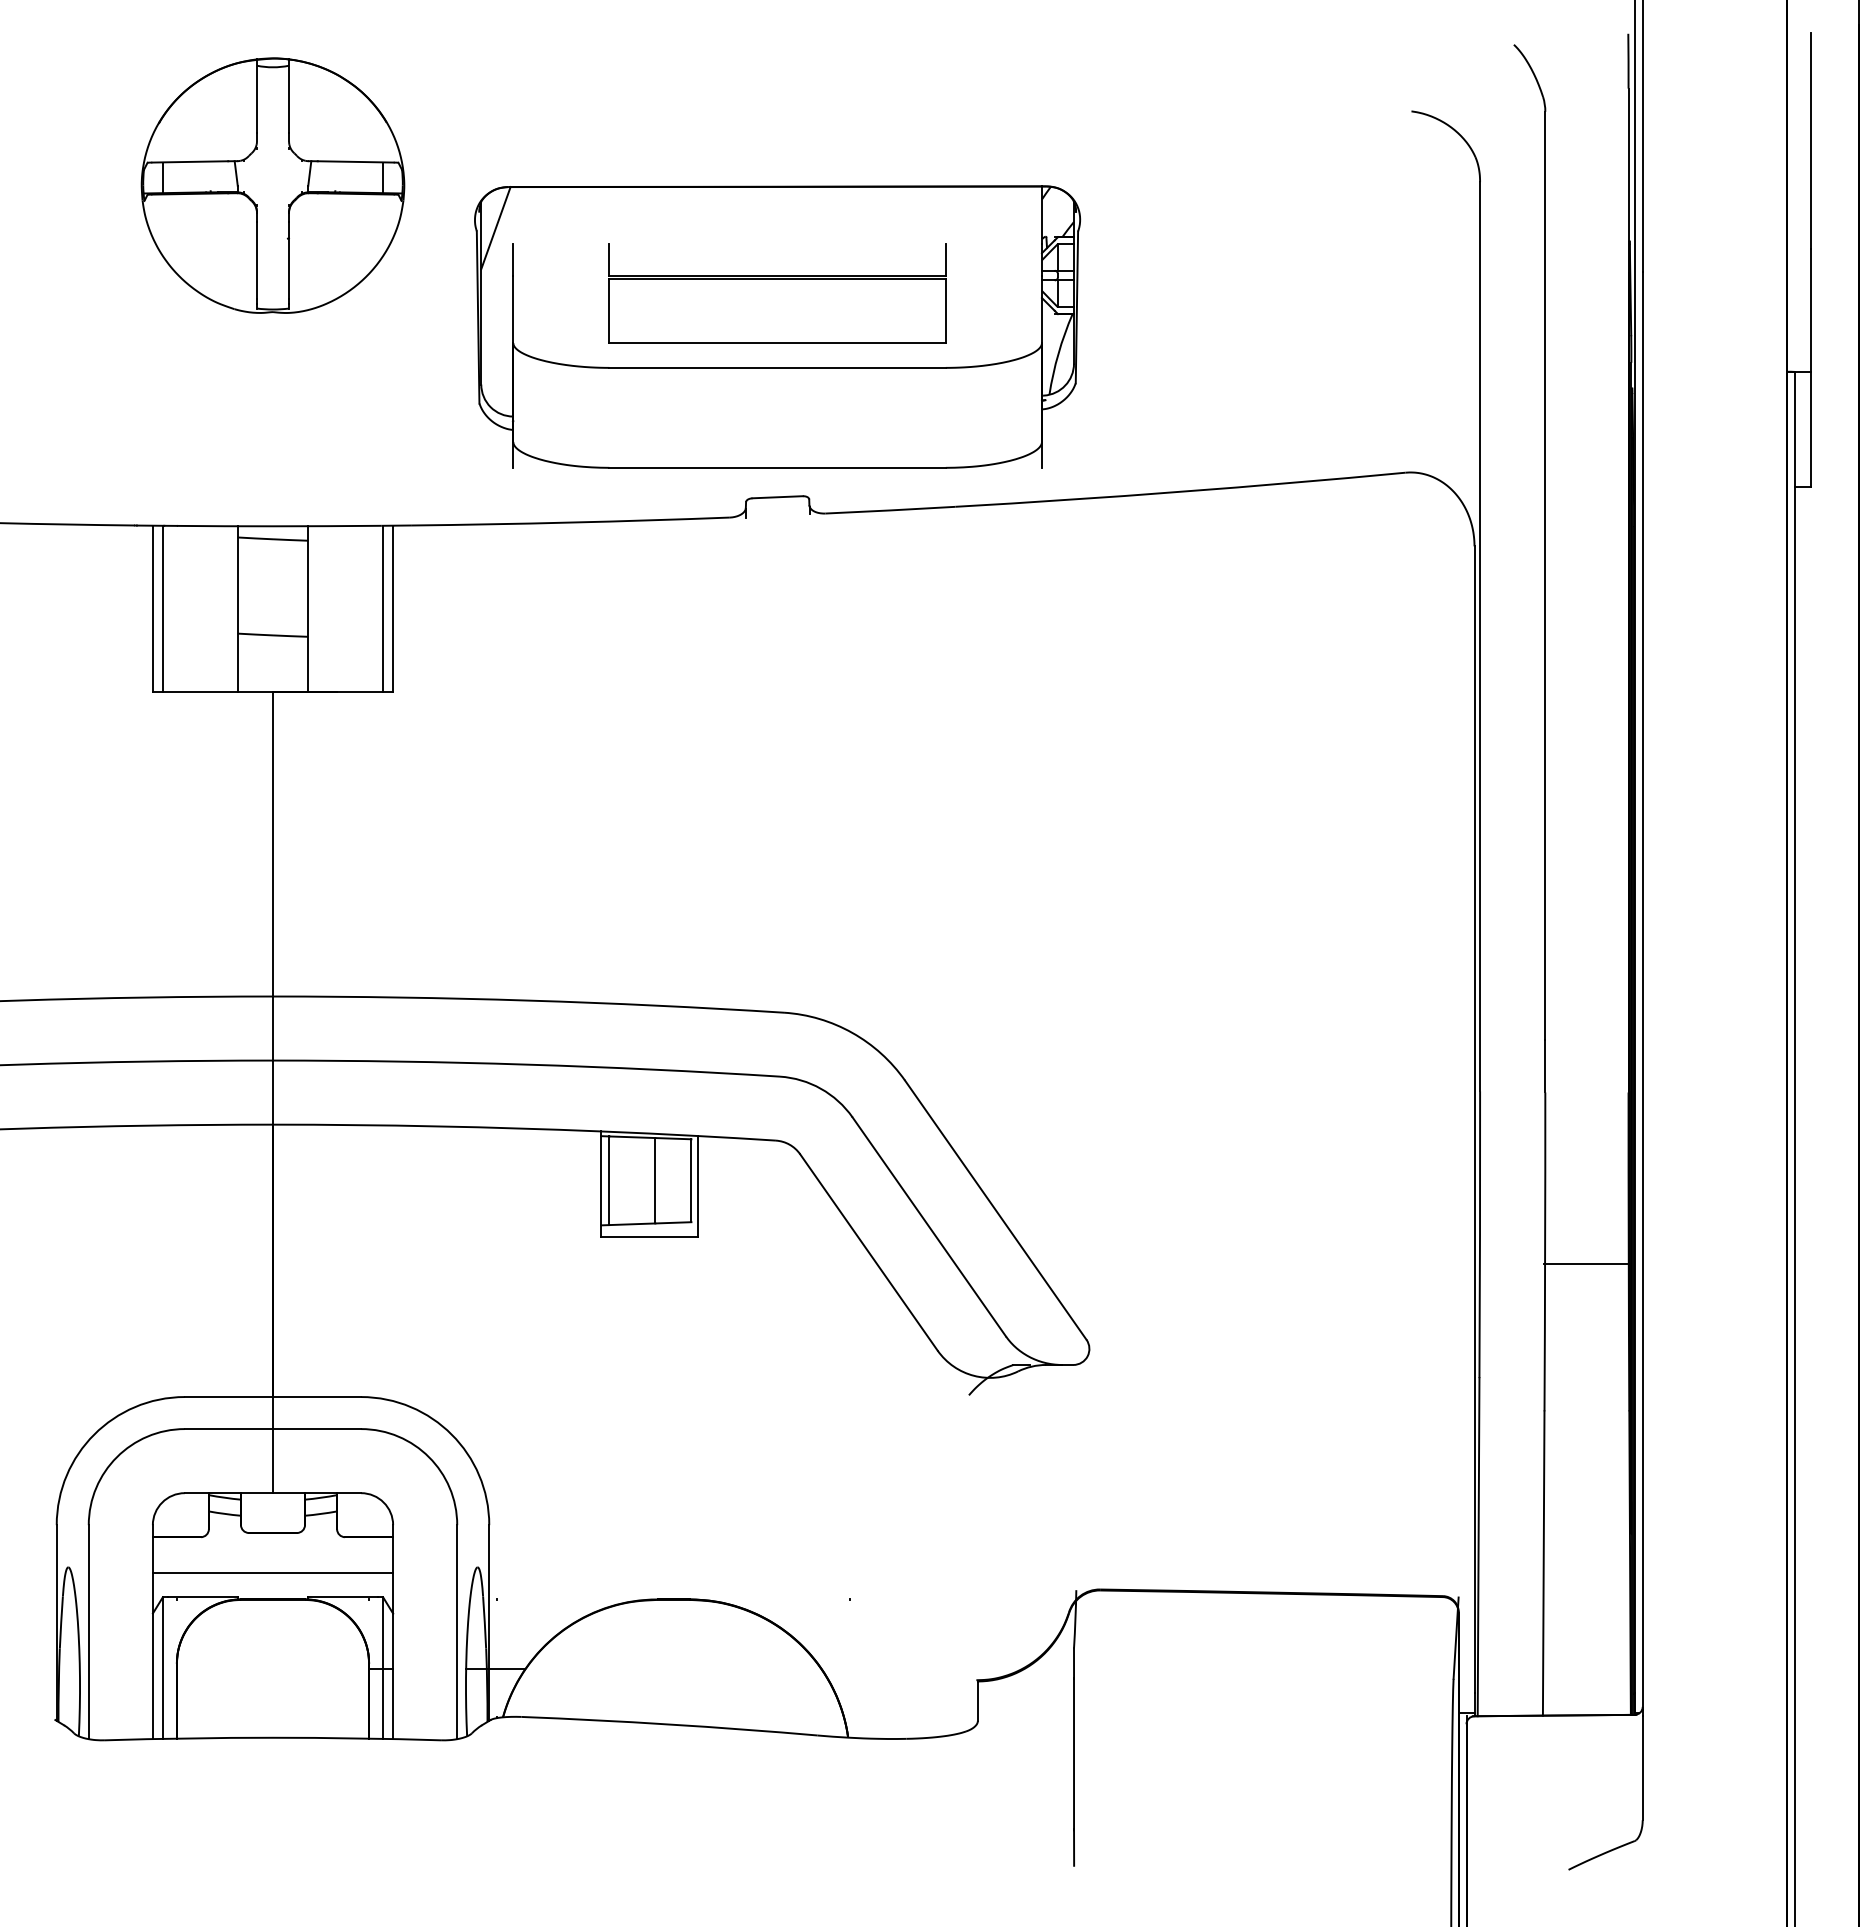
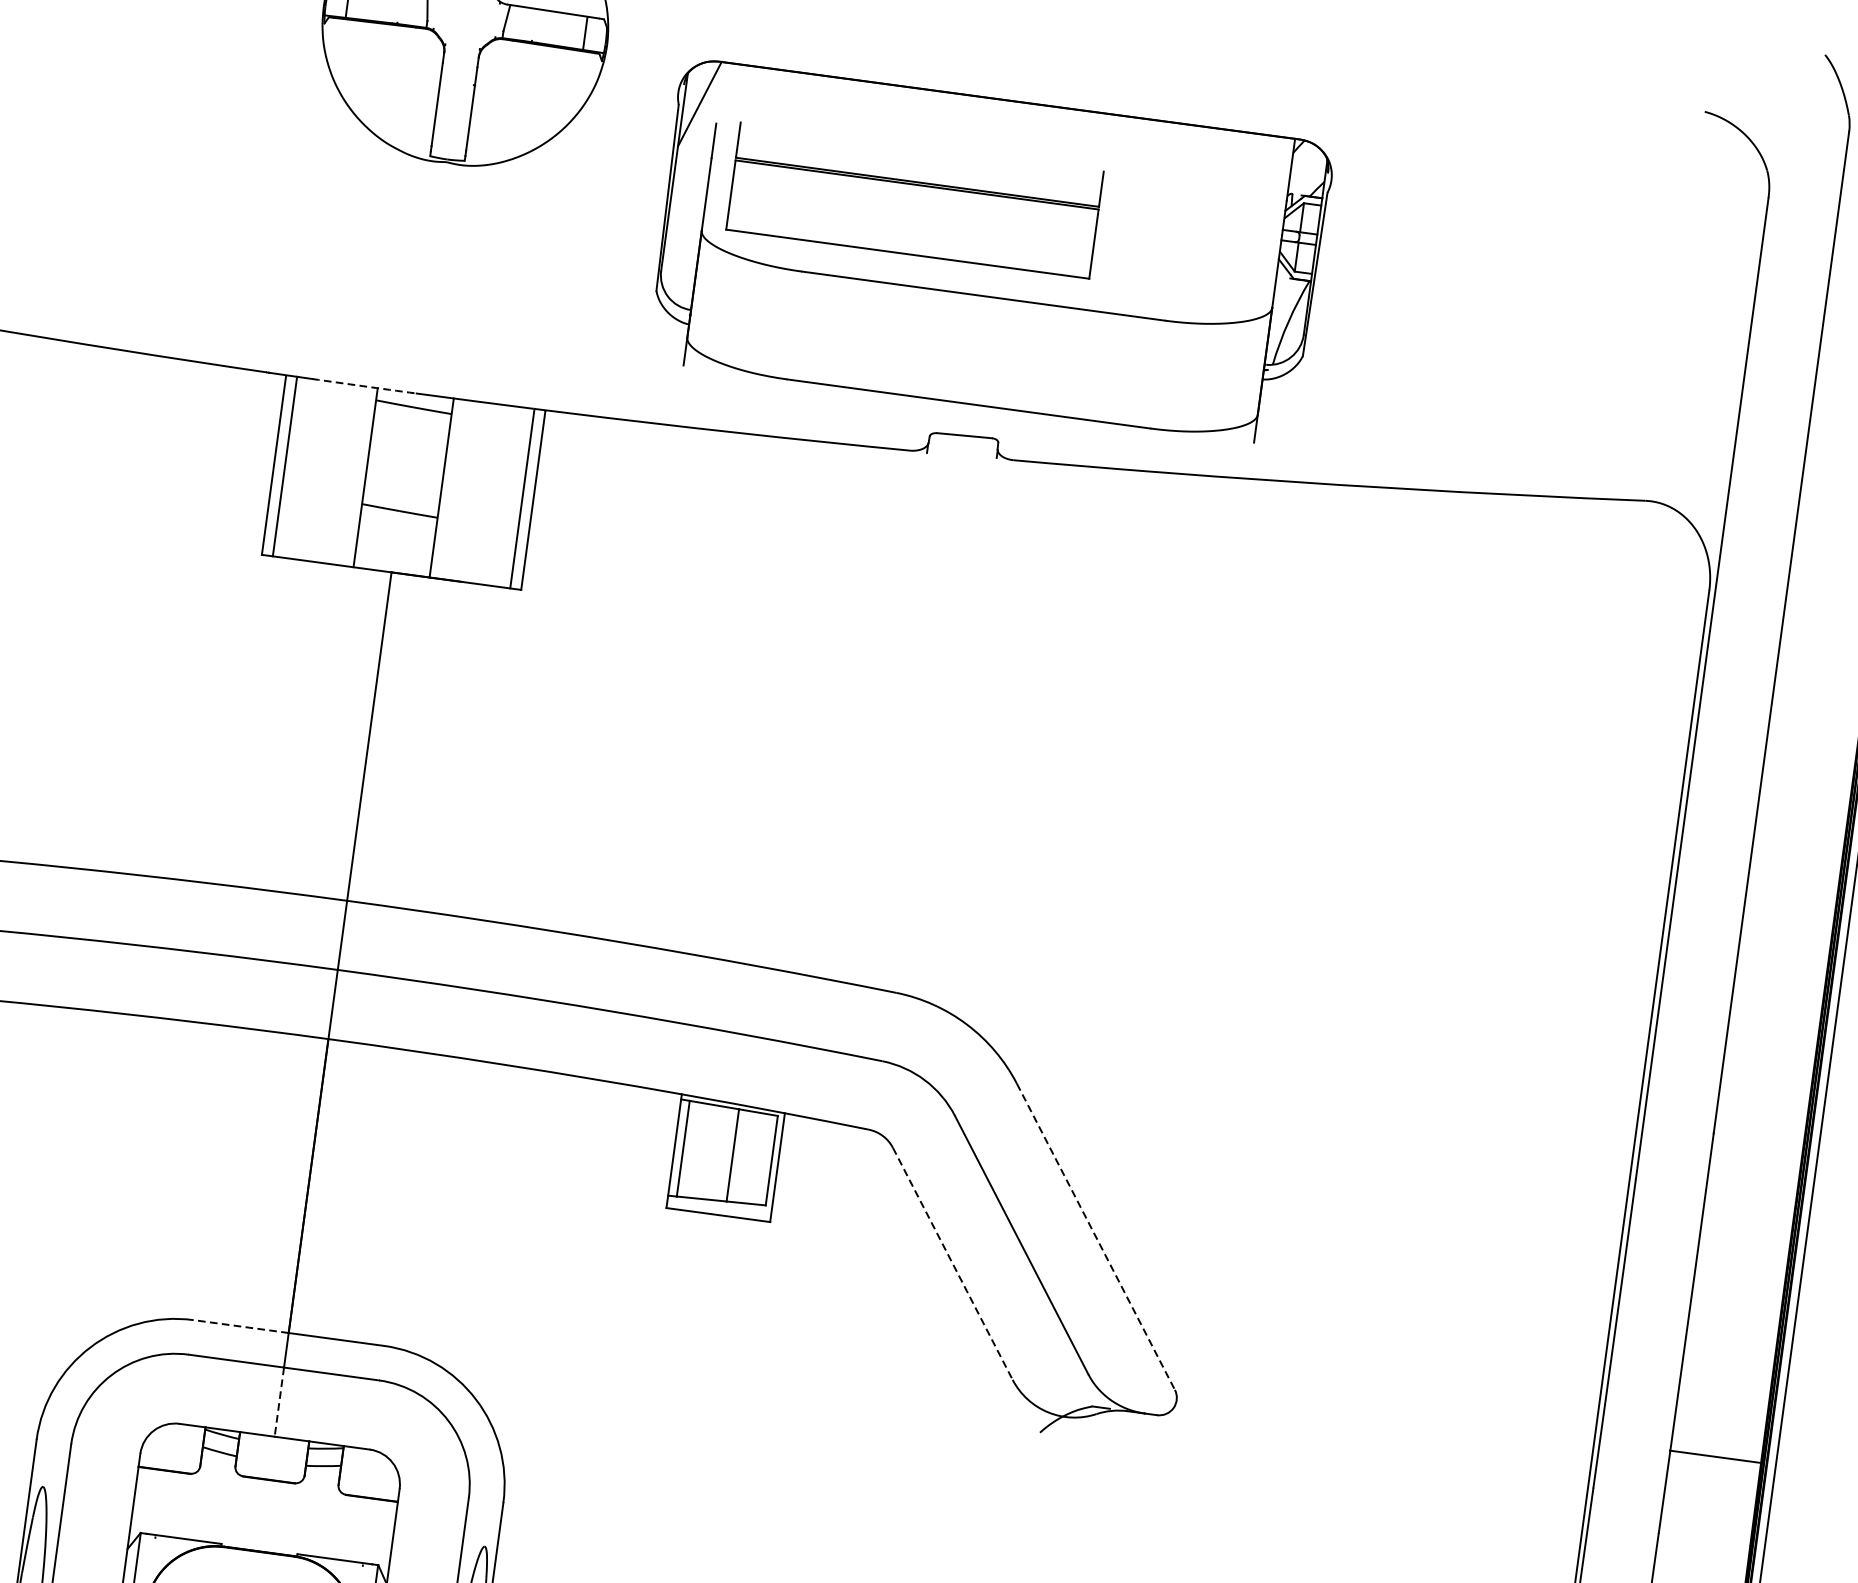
part: (777, 293) -> (914, 200), moved
arc: (224, 526) -> (363, 386), solid -> dashed
line: (996, 1210) -> (1096, 1237), solid -> dashed
line: (868, 1252) -> (952, 1263), solid -> dashed
line: (1586, 1264) -> (1715, 1457), moved
line: (228, 1397) -> (240, 1327), solid -> dashed
line: (273, 1461) -> (279, 1402), solid -> dashed
line: (272, 1573) -> (262, 1523), removed

